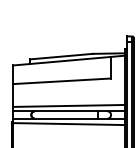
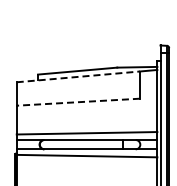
line: (62, 60) -> (78, 76), solid -> dashed
line: (62, 81) -> (78, 102), solid -> dashed

